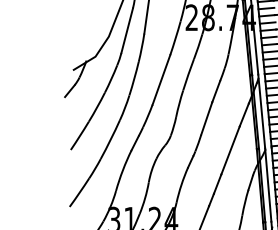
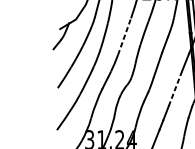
line: (161, 79) -> (124, 36), solid -> dashed
line: (230, 150) -> (175, 88), solid -> dashed

